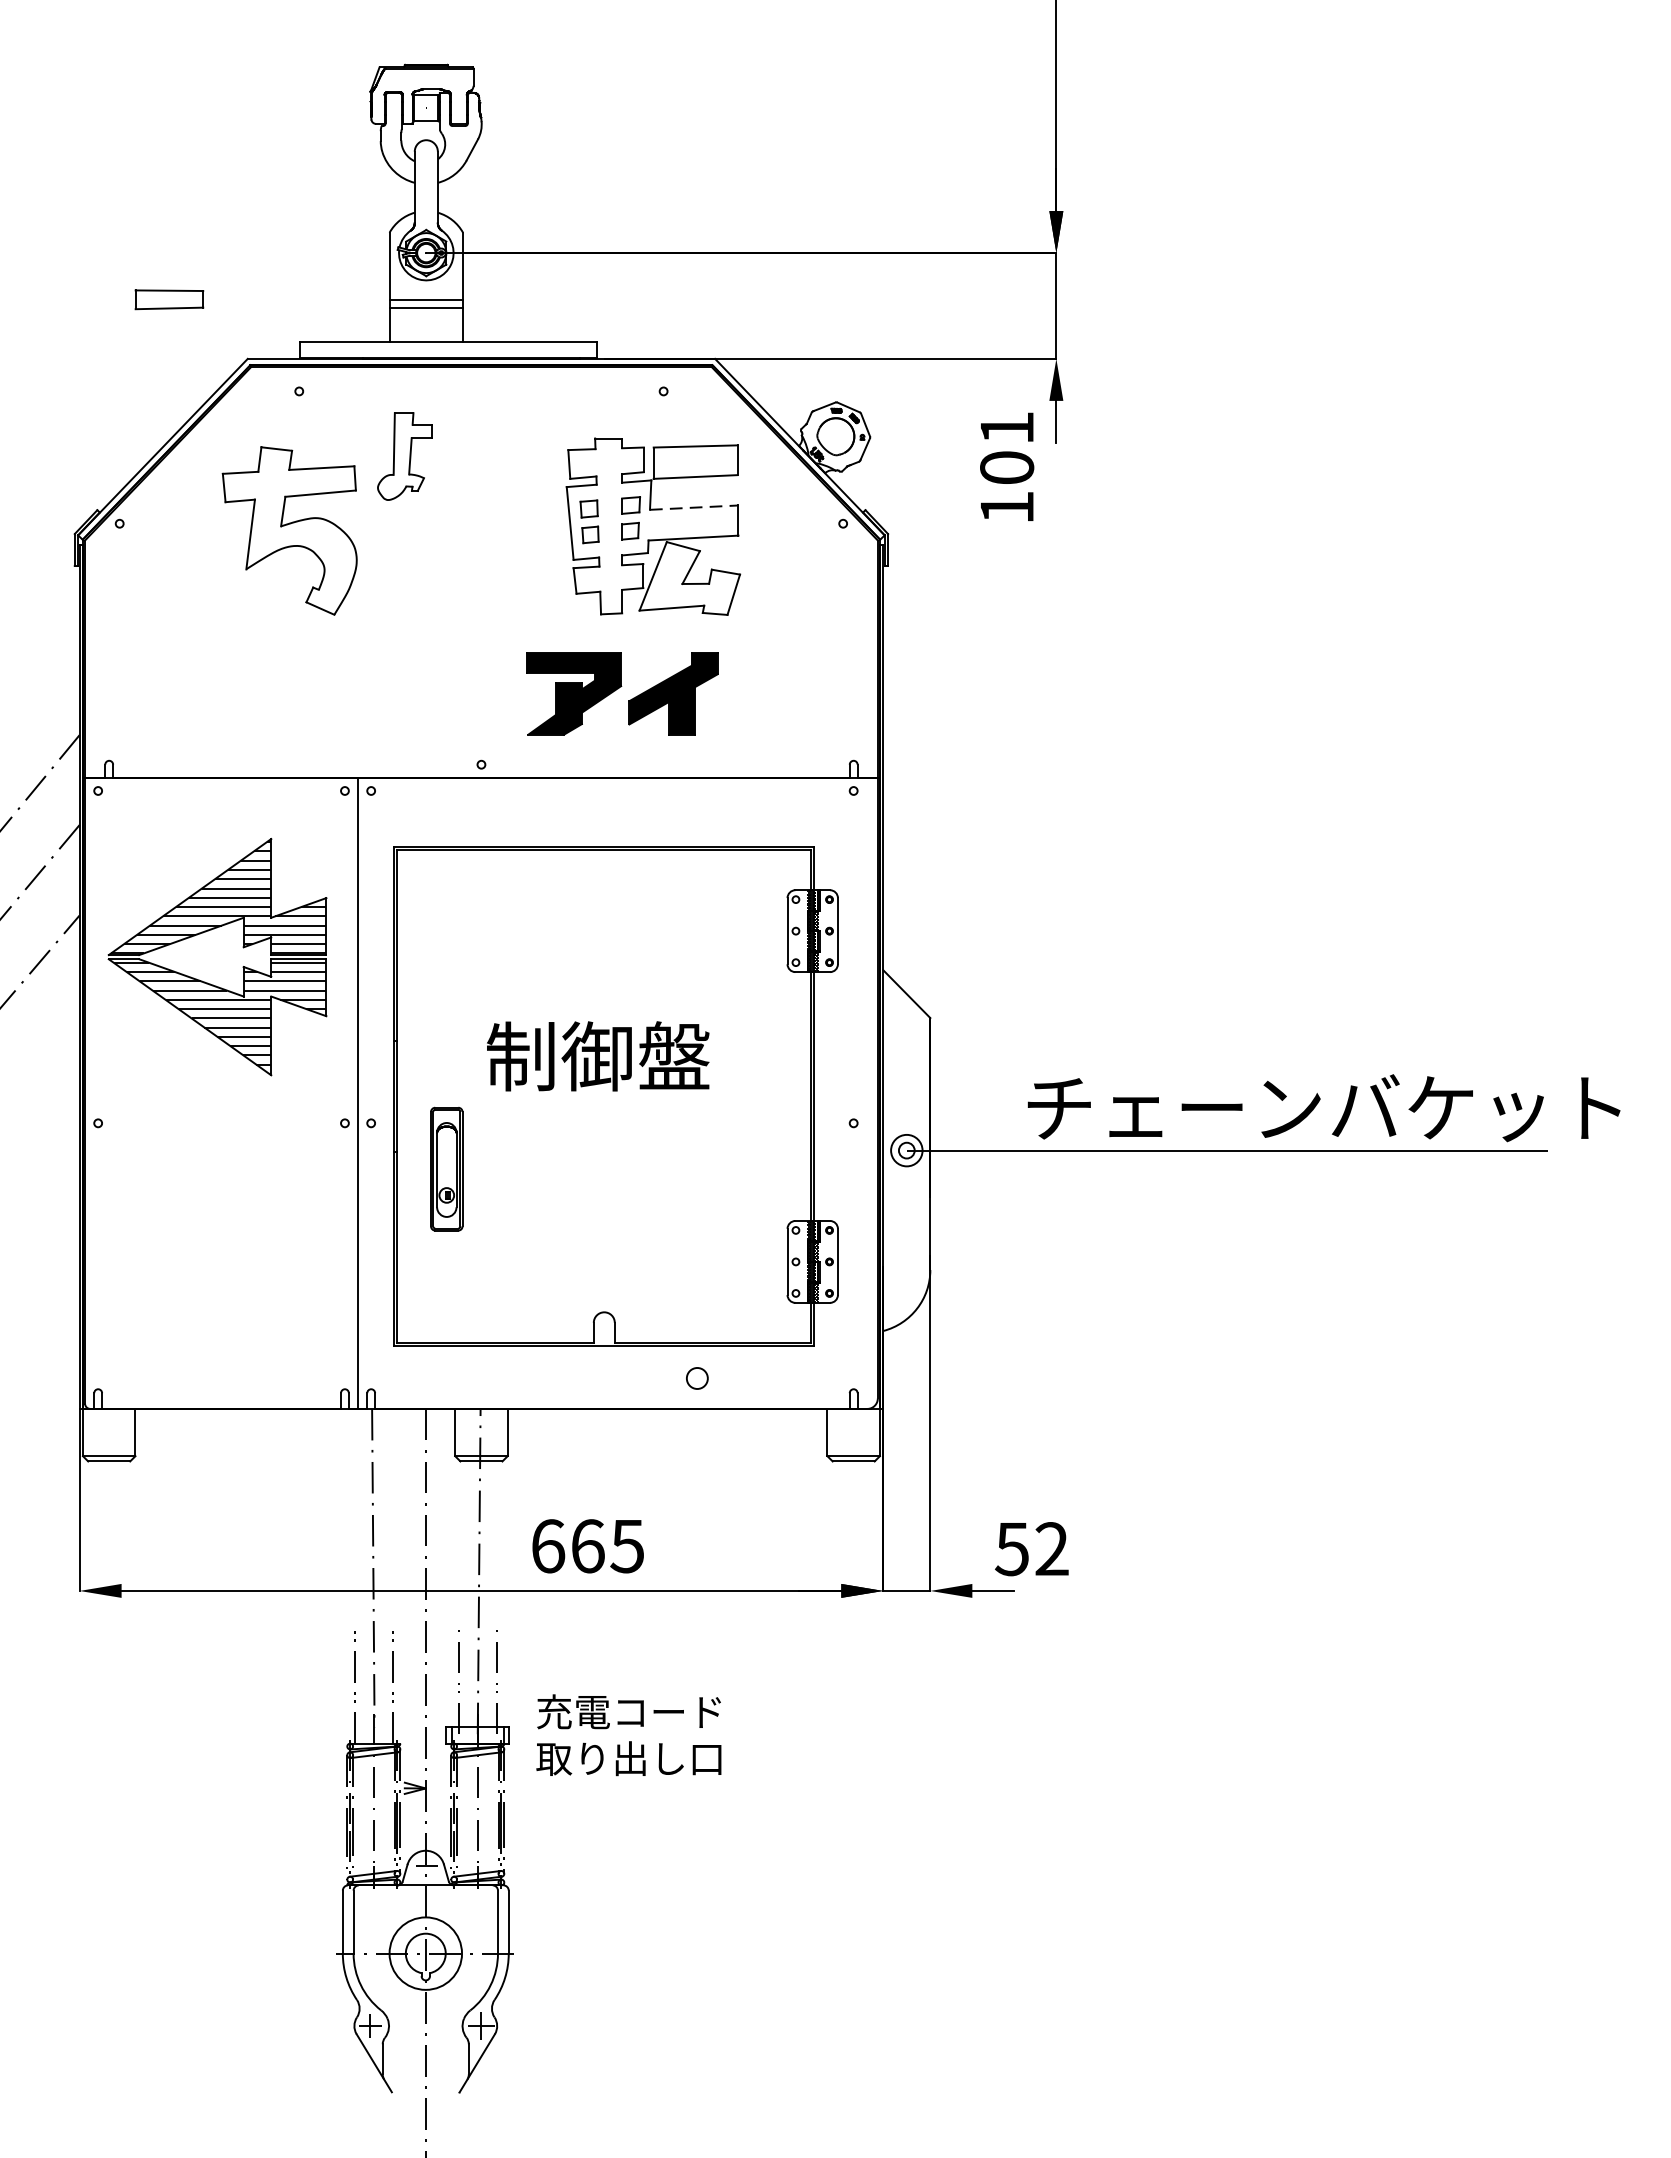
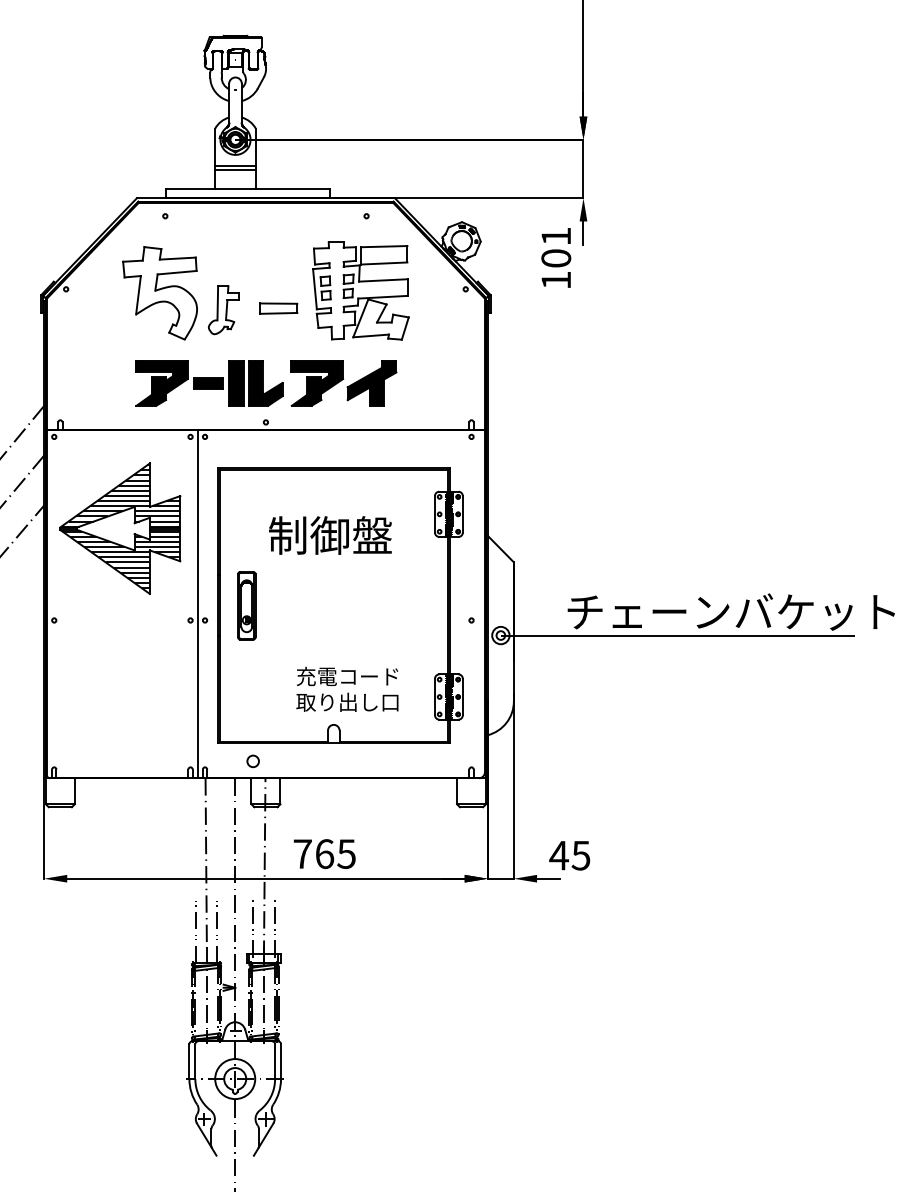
part: (169, 299) -> (278, 308), moved
part: (404, 457) -> (223, 310), moved
line: (694, 507) -> (383, 280), dashed -> solid
part: (379, 694) -> (209, 383), added
text: (598, 1056) -> (330, 535), moved
part: (446, 1168) -> (246, 605), moved
circle: (696, 1378) -> (252, 761), moved
text: (547, 1547) -> (302, 854), 665 -> 765
text: (1031, 1548) -> (569, 855), 52 -> 45
text: (629, 1733) -> (347, 688), moved

